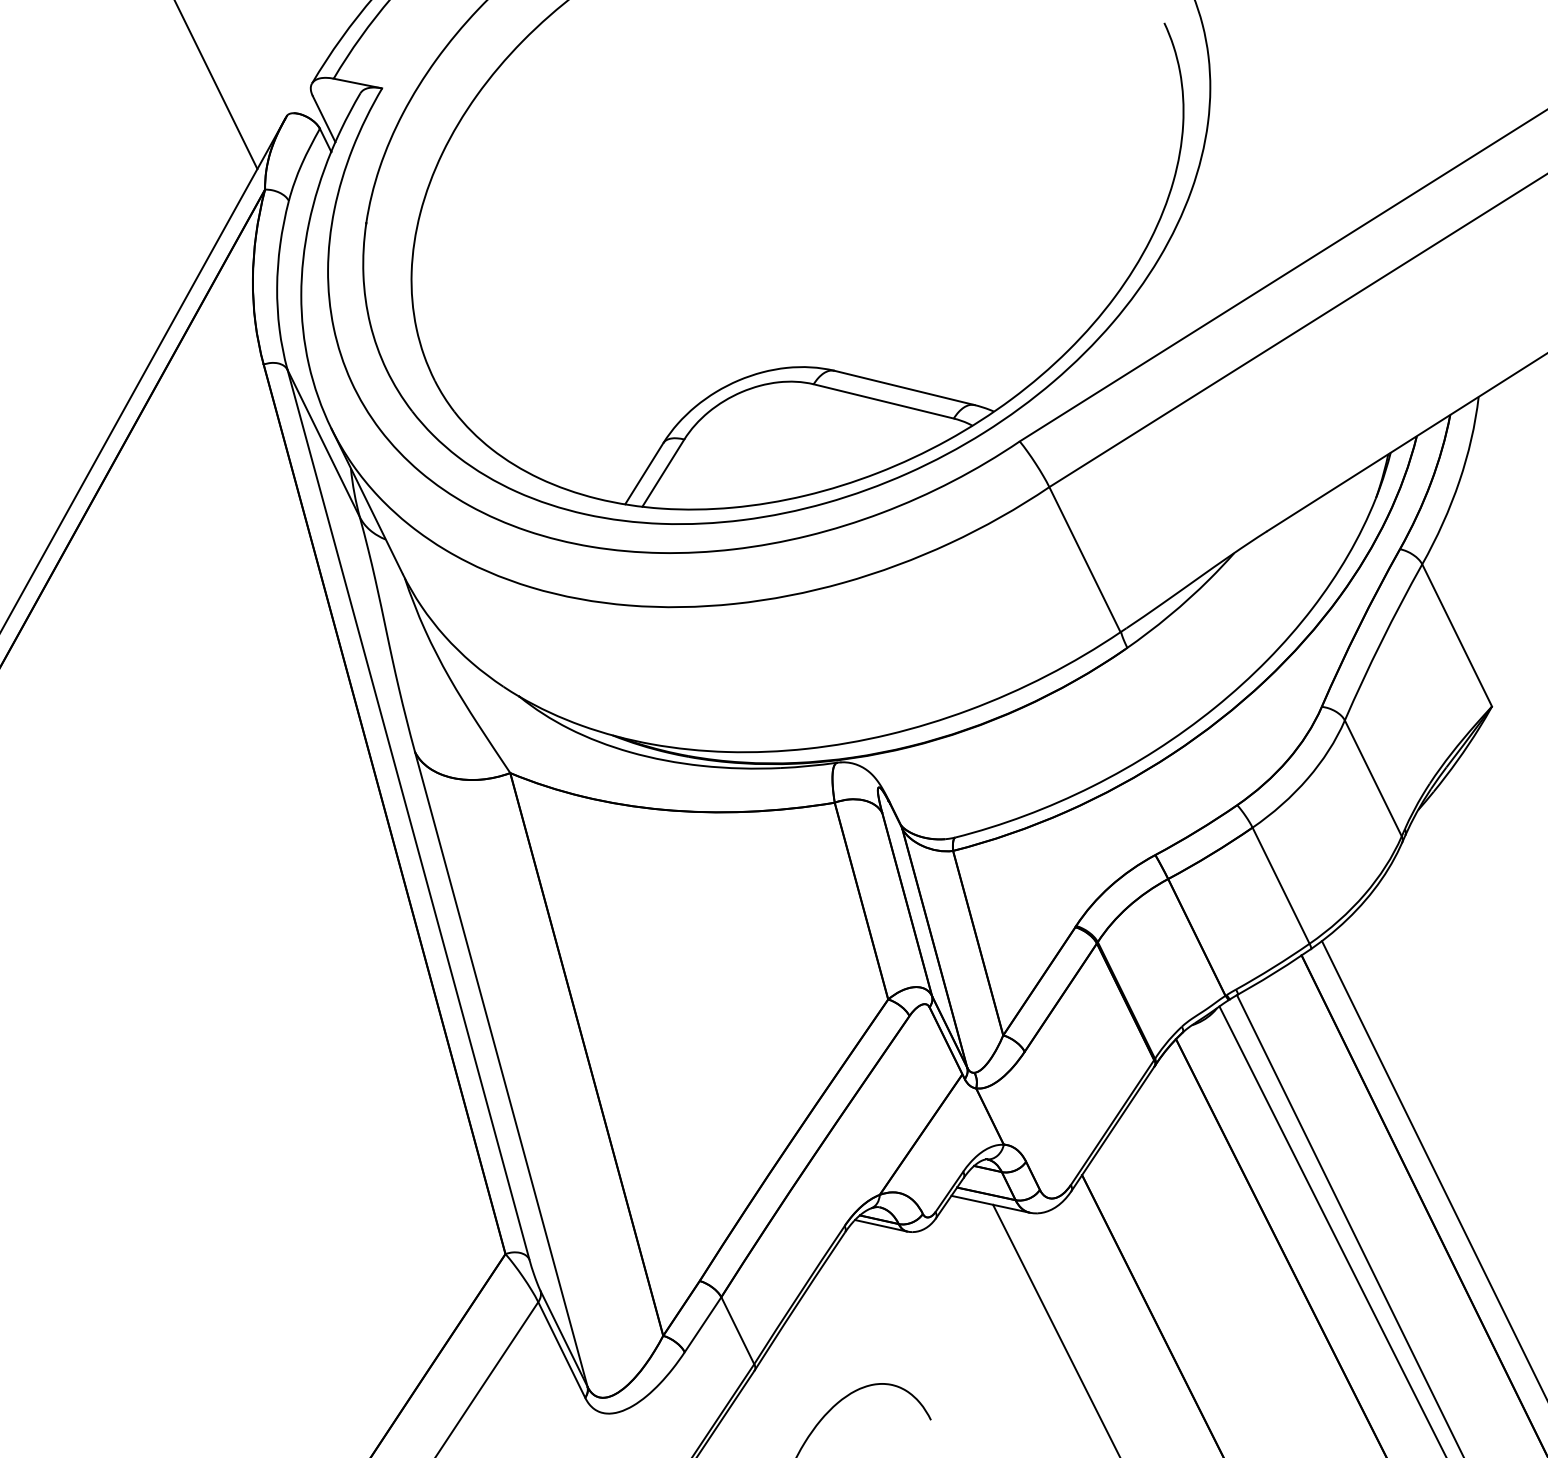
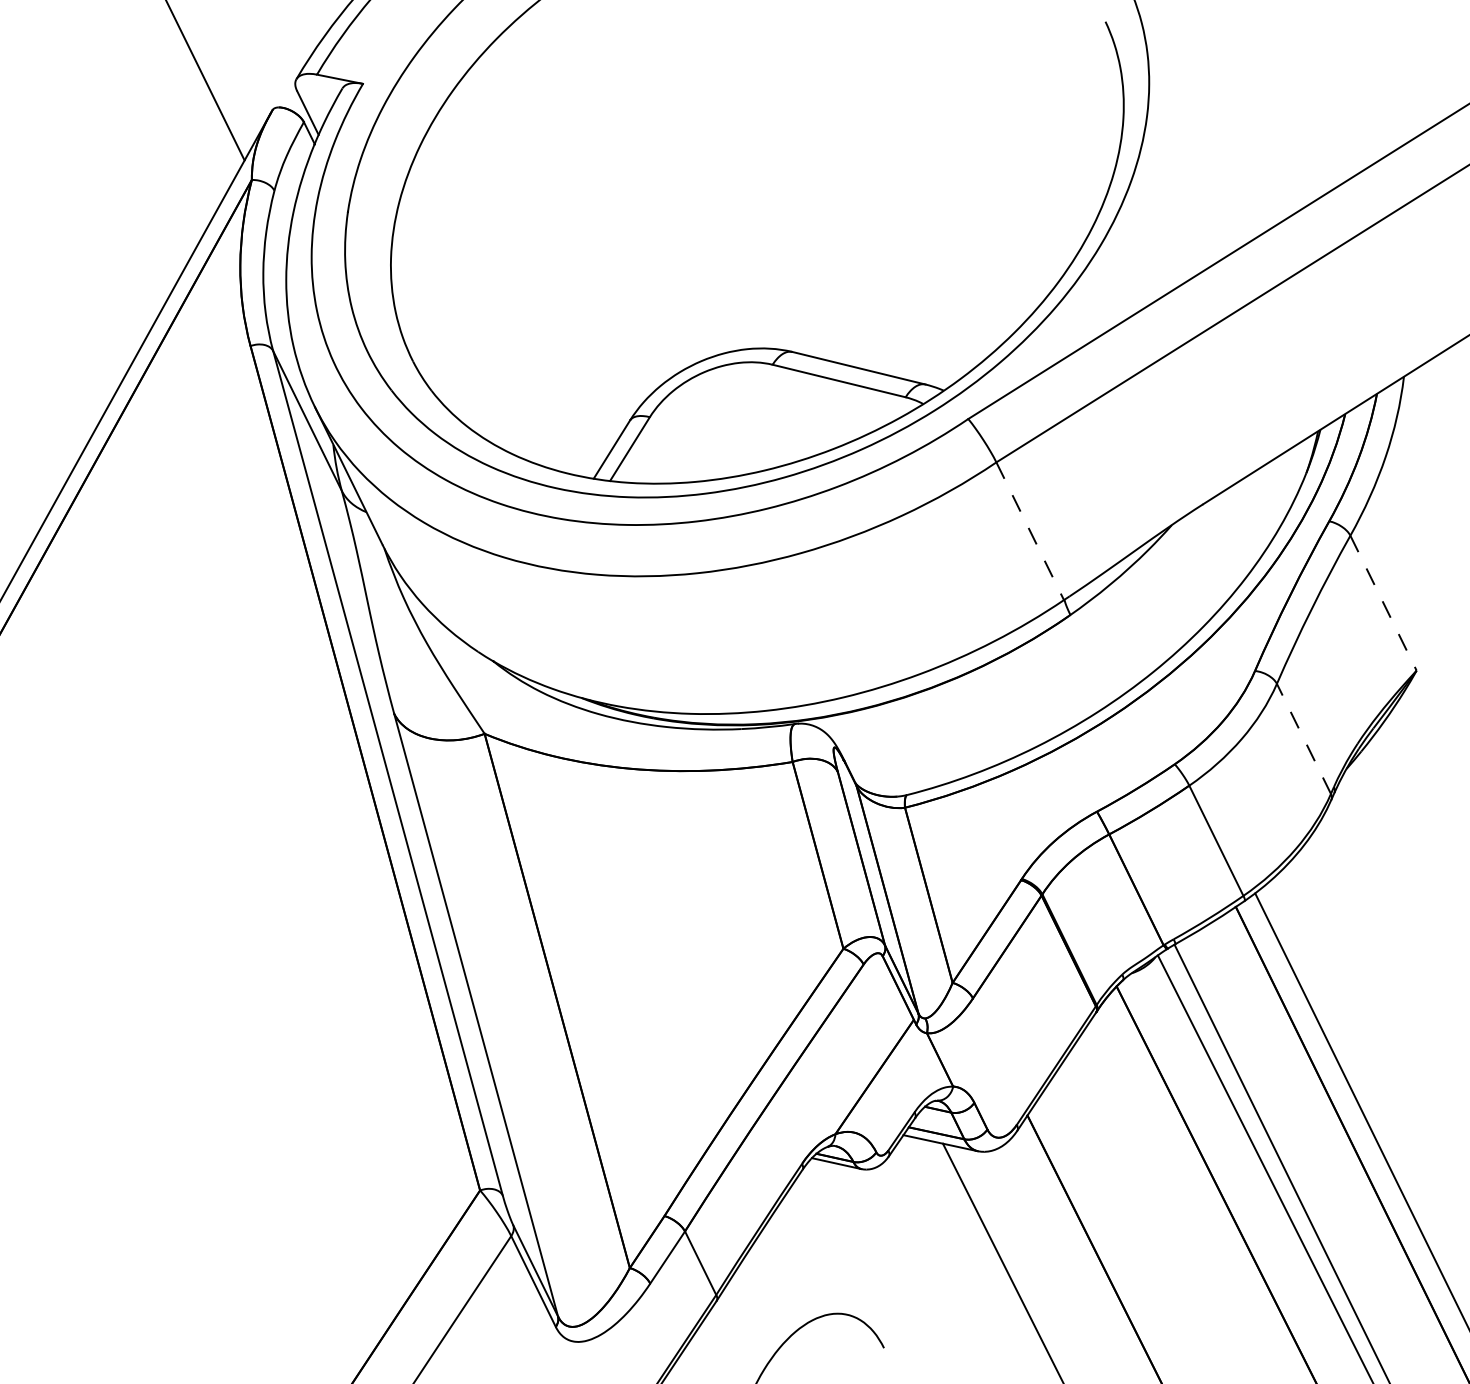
line: (1085, 559) -> (1030, 531), solid -> dashed
line: (1457, 635) -> (1383, 603), solid -> dashed
line: (1372, 777) -> (1303, 738), solid -> dashed

